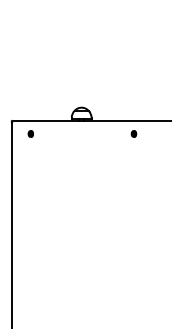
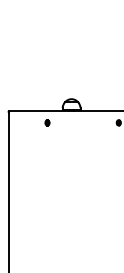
part: (30, 133) -> (47, 122), moved

